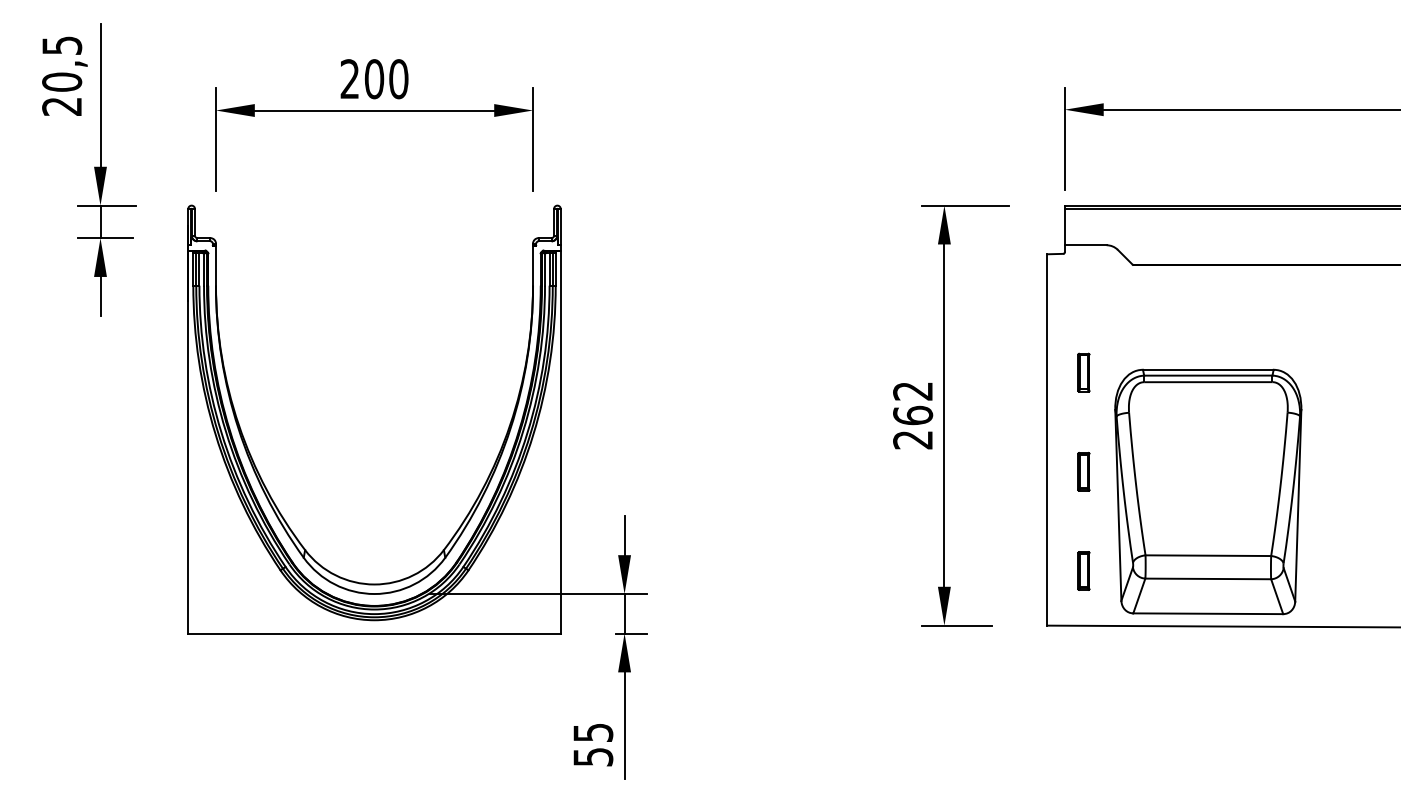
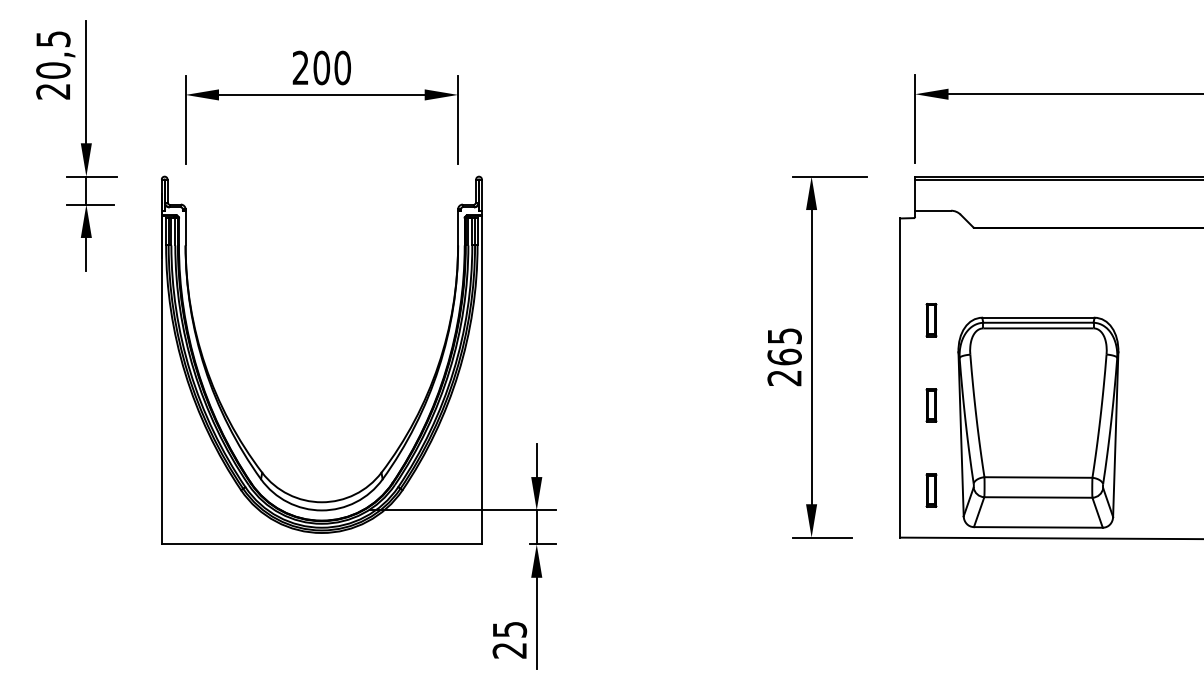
text: (912, 391) -> (784, 336), 262 -> 265
text: (592, 756) -> (509, 650), 55 -> 25

